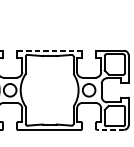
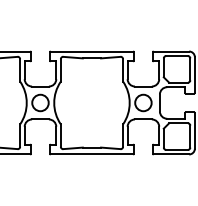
line: (50, 50) -> (92, 51), dashed -> solid
line: (110, 129) -> (171, 154), dashed -> solid

